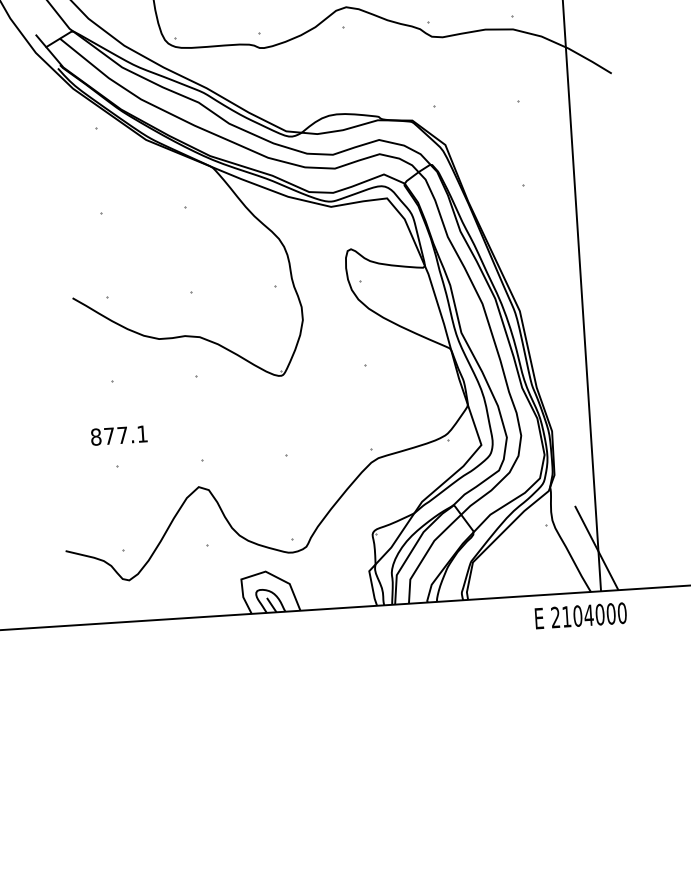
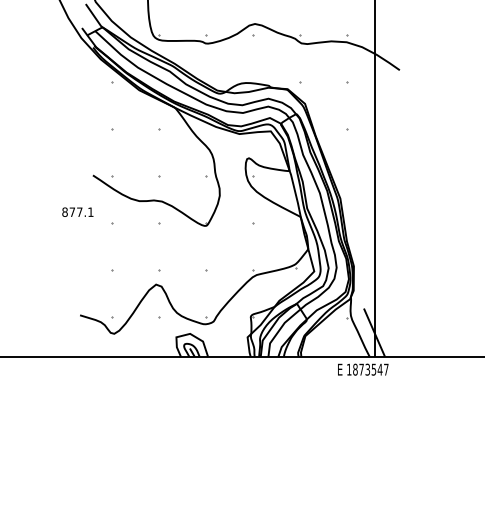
text: (118, 434) -> (77, 211), moved
text: (588, 615) -> (367, 369), 2104000 -> 1873547

